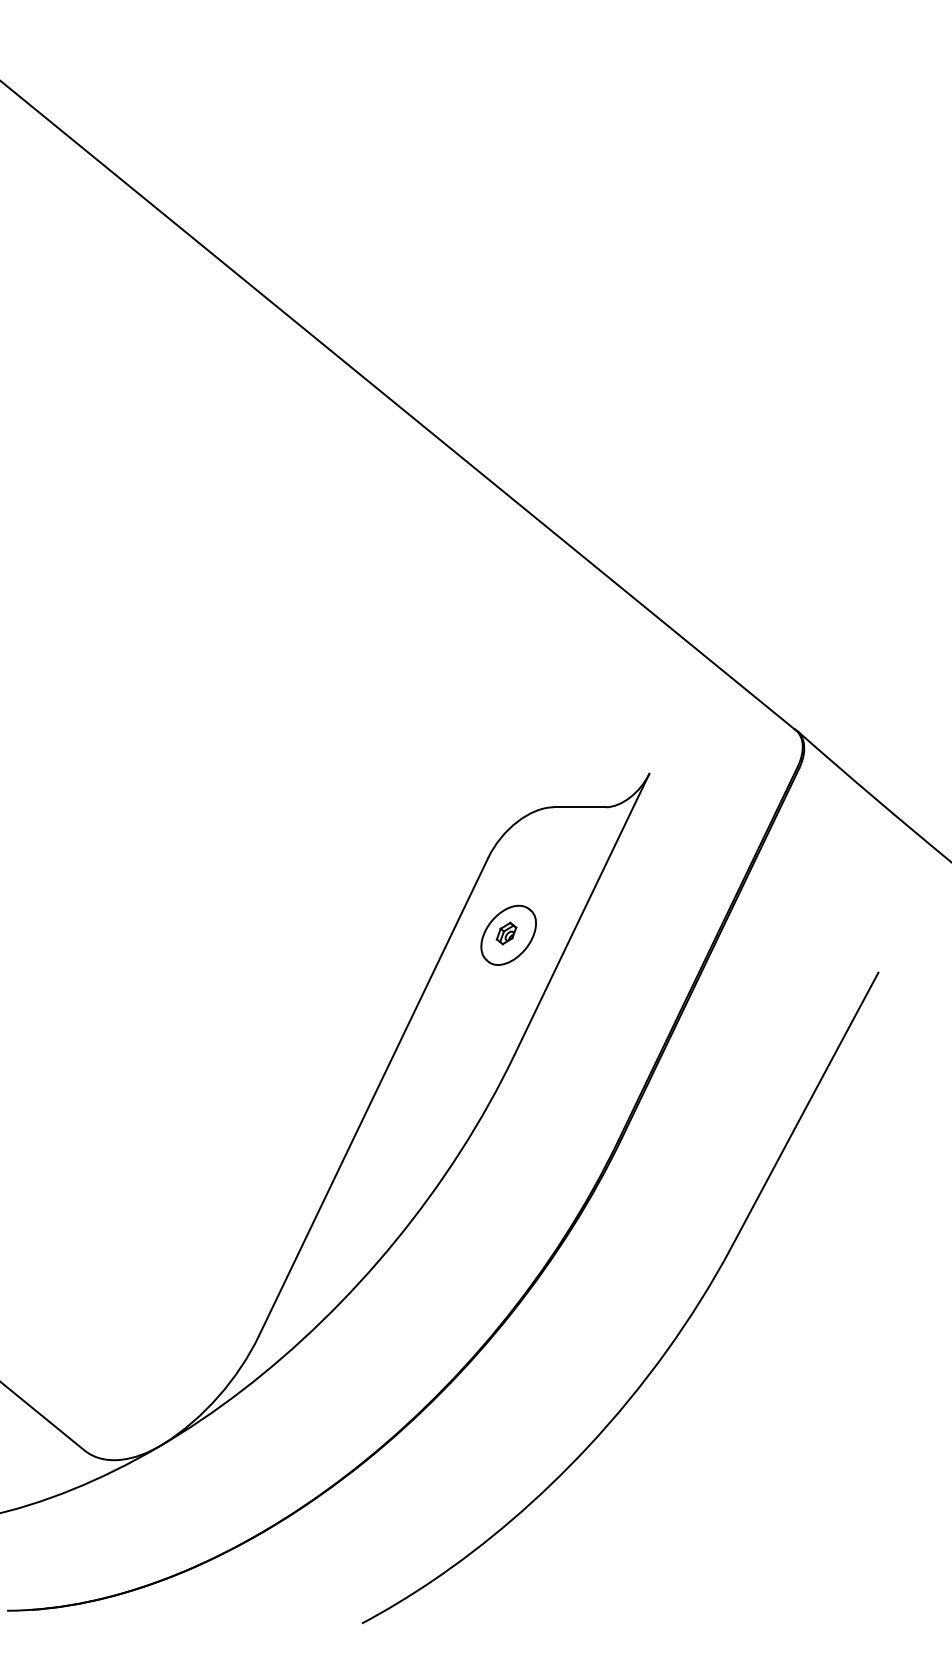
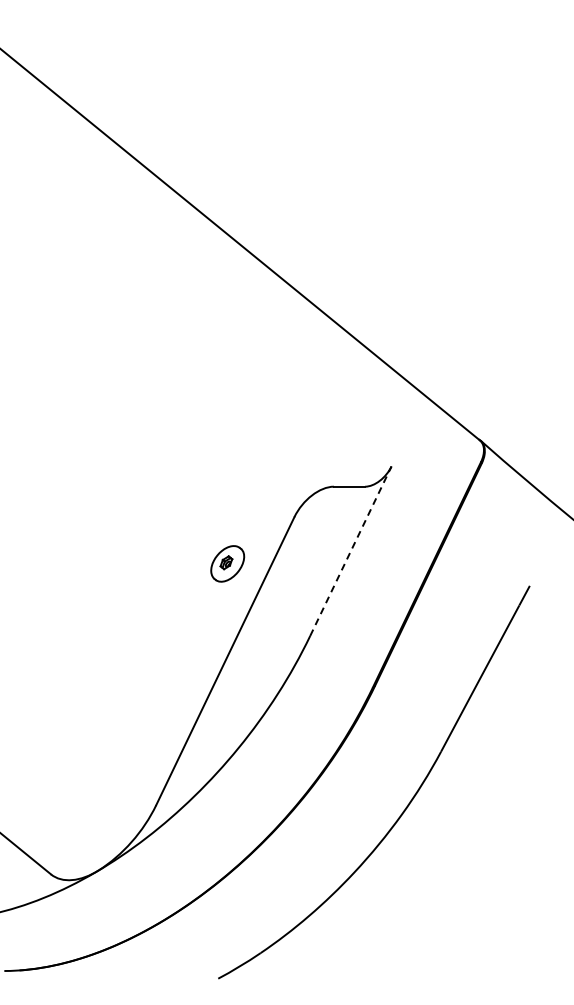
line: (581, 914) -> (350, 551), solid -> dashed
part: (508, 934) -> (227, 563), moved

